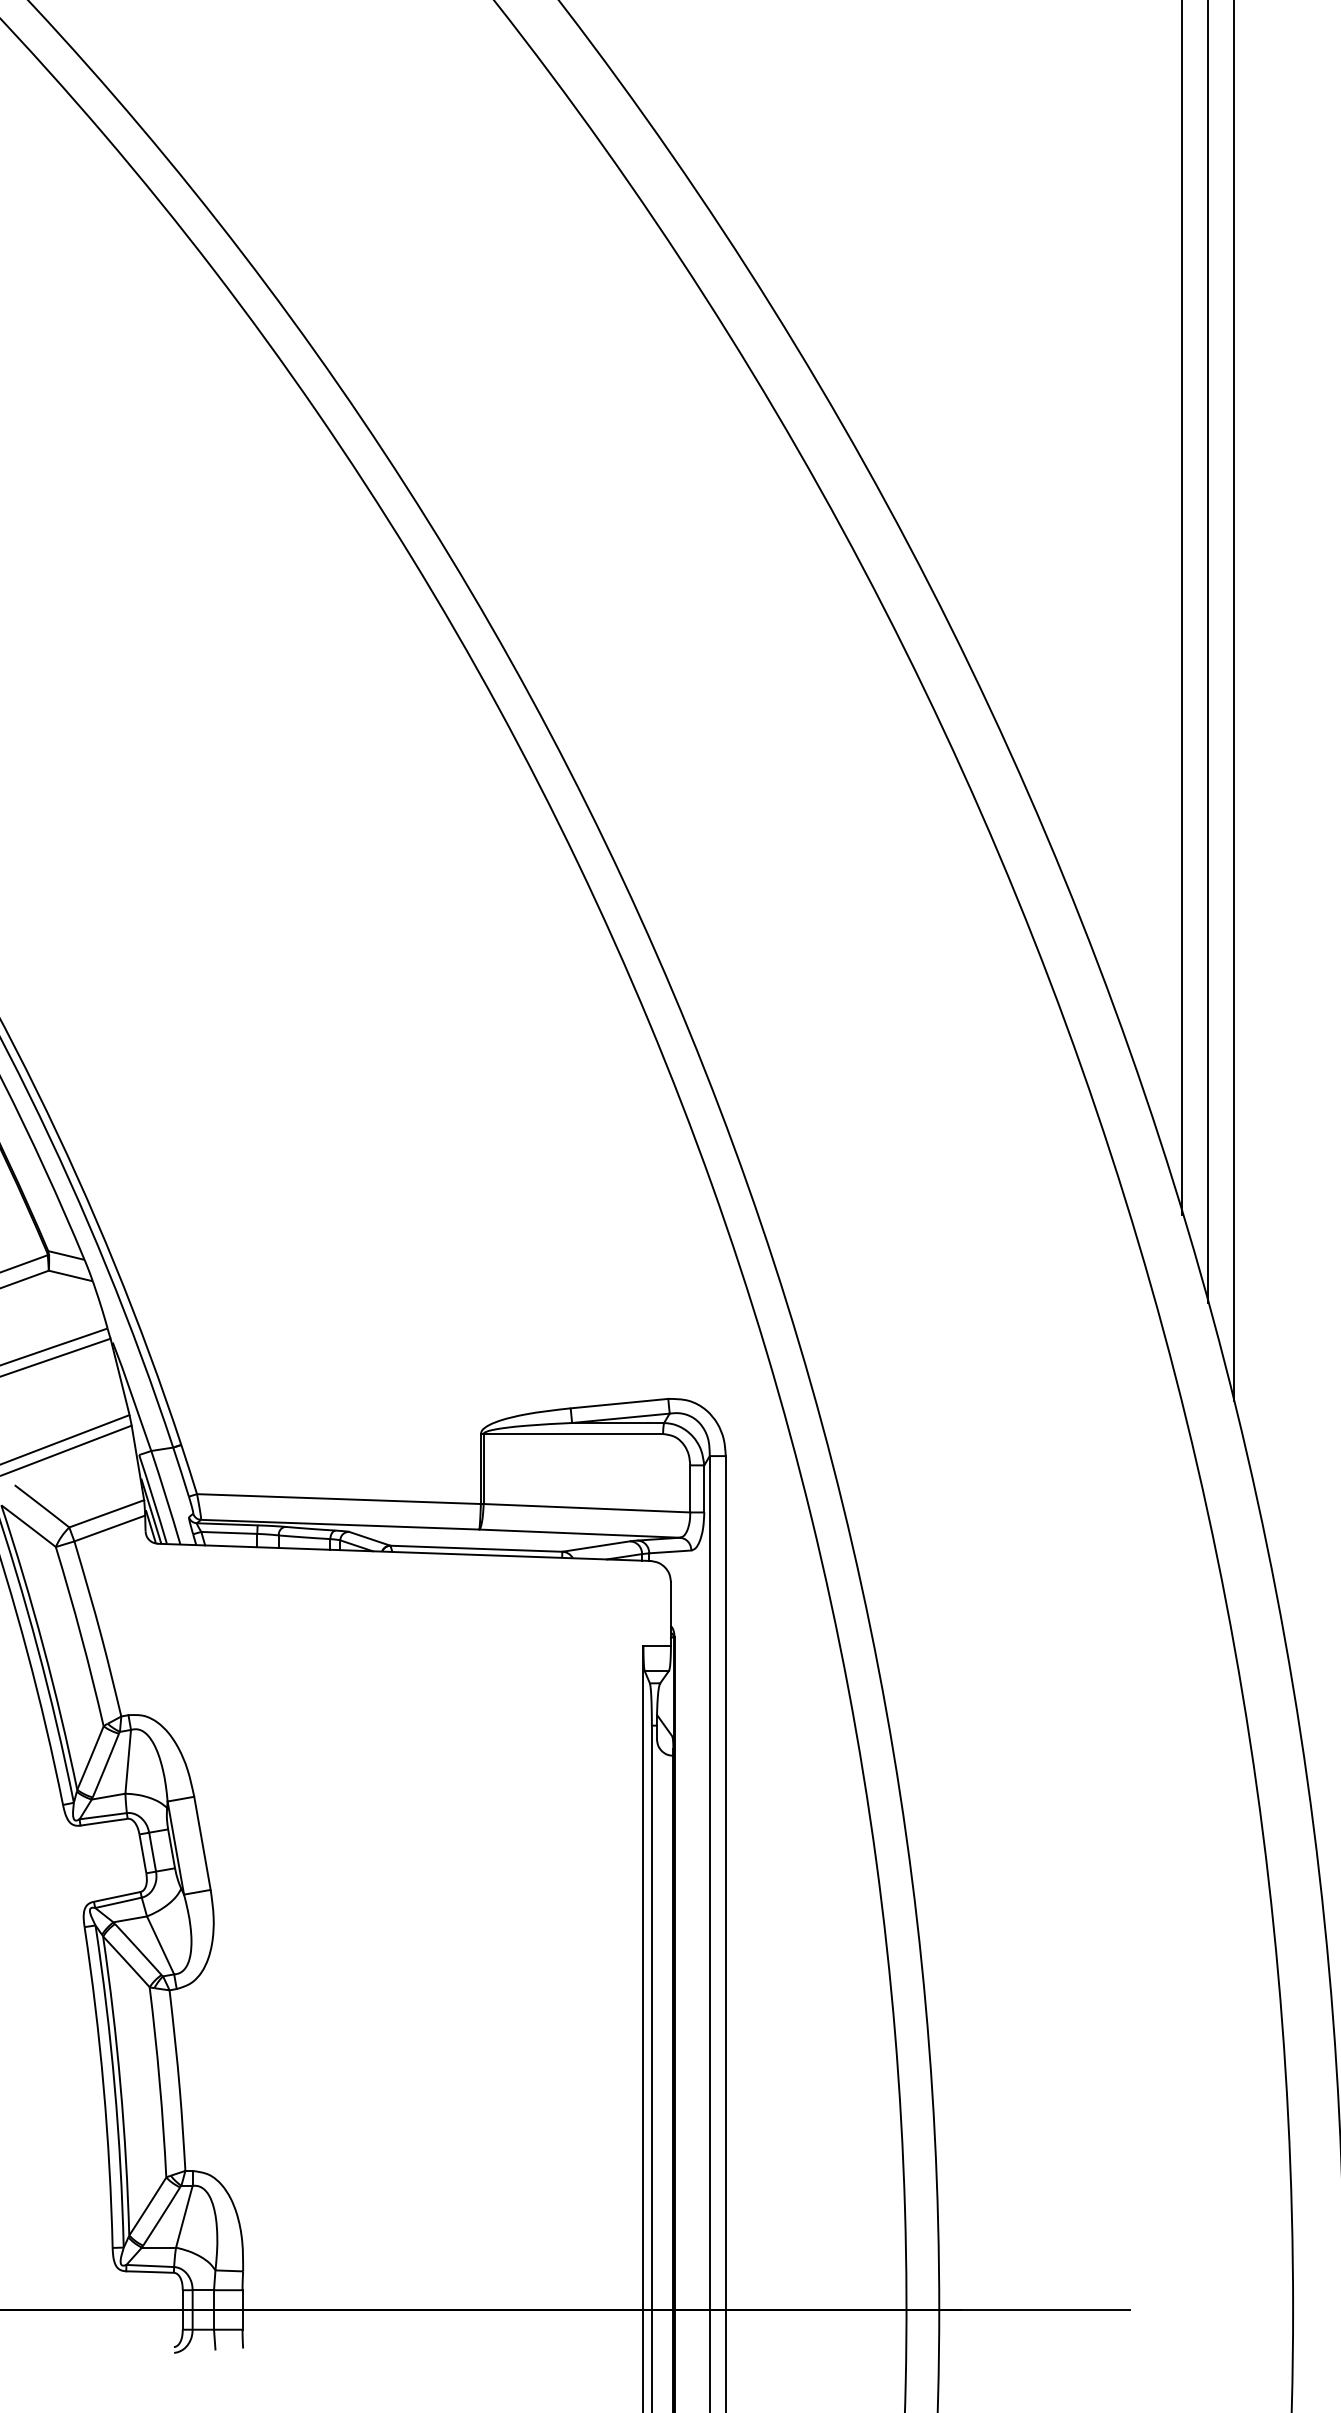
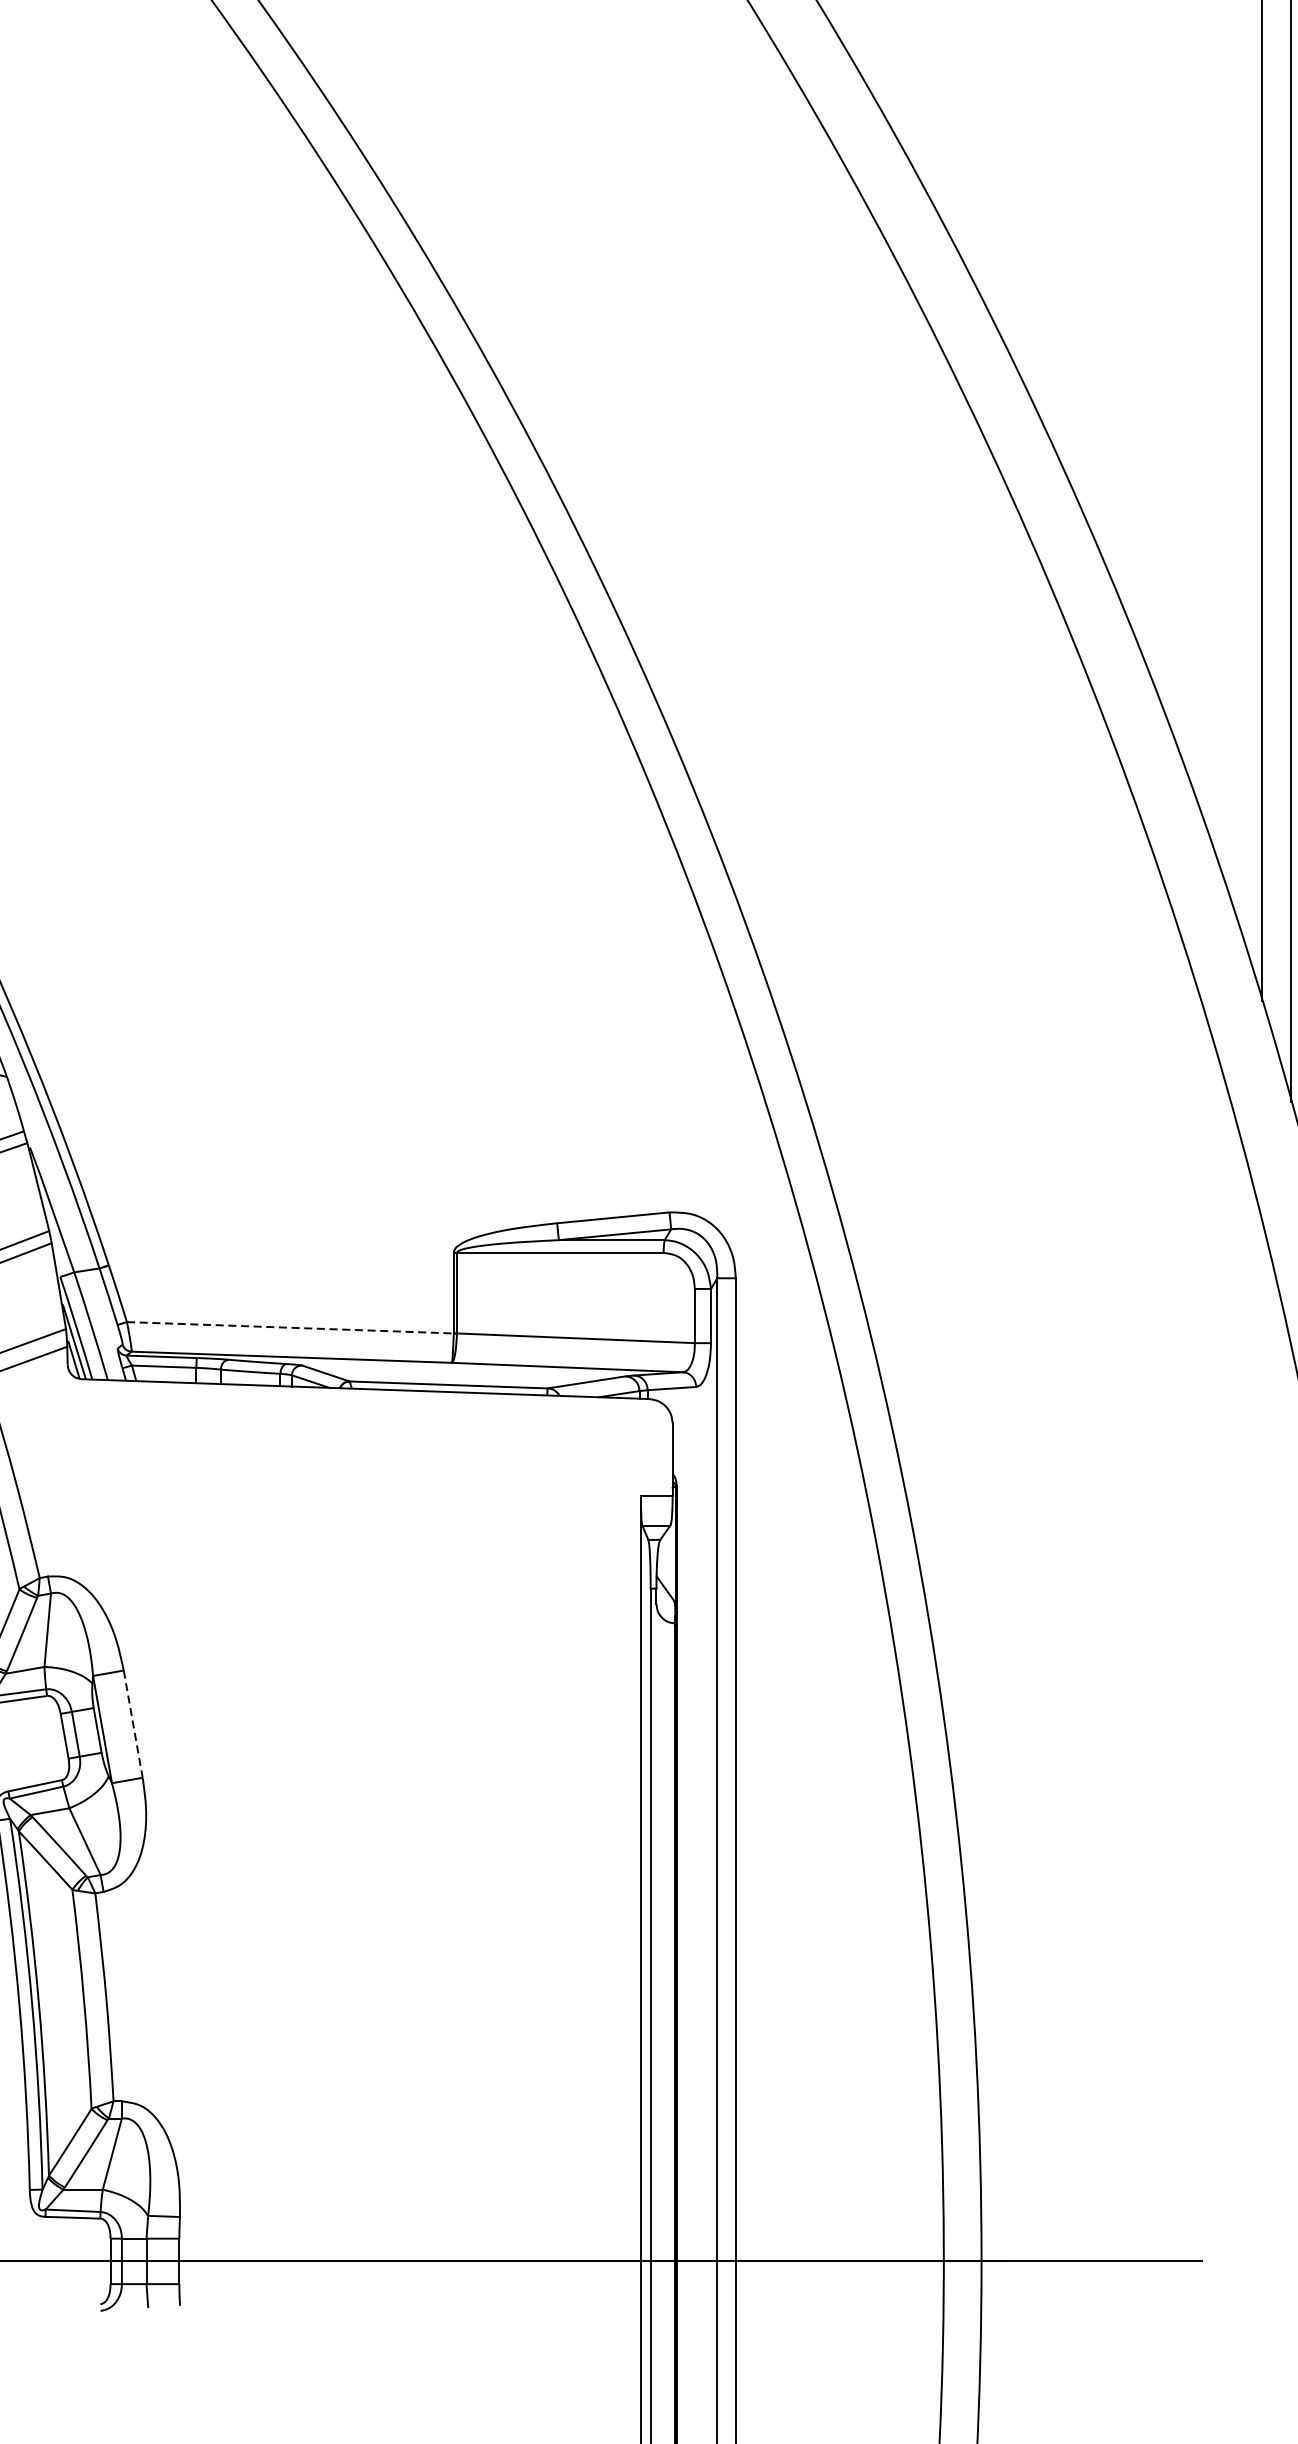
line: (338, 1499) -> (289, 1328), solid -> dashed
line: (202, 1843) -> (133, 1724), solid -> dashed

